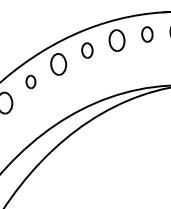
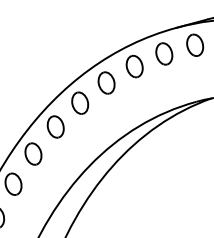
part: (147, 34) -> (164, 53), size x1.43
part: (87, 50) -> (106, 82), size x1.43
part: (30, 81) -> (55, 126), size x1.67

